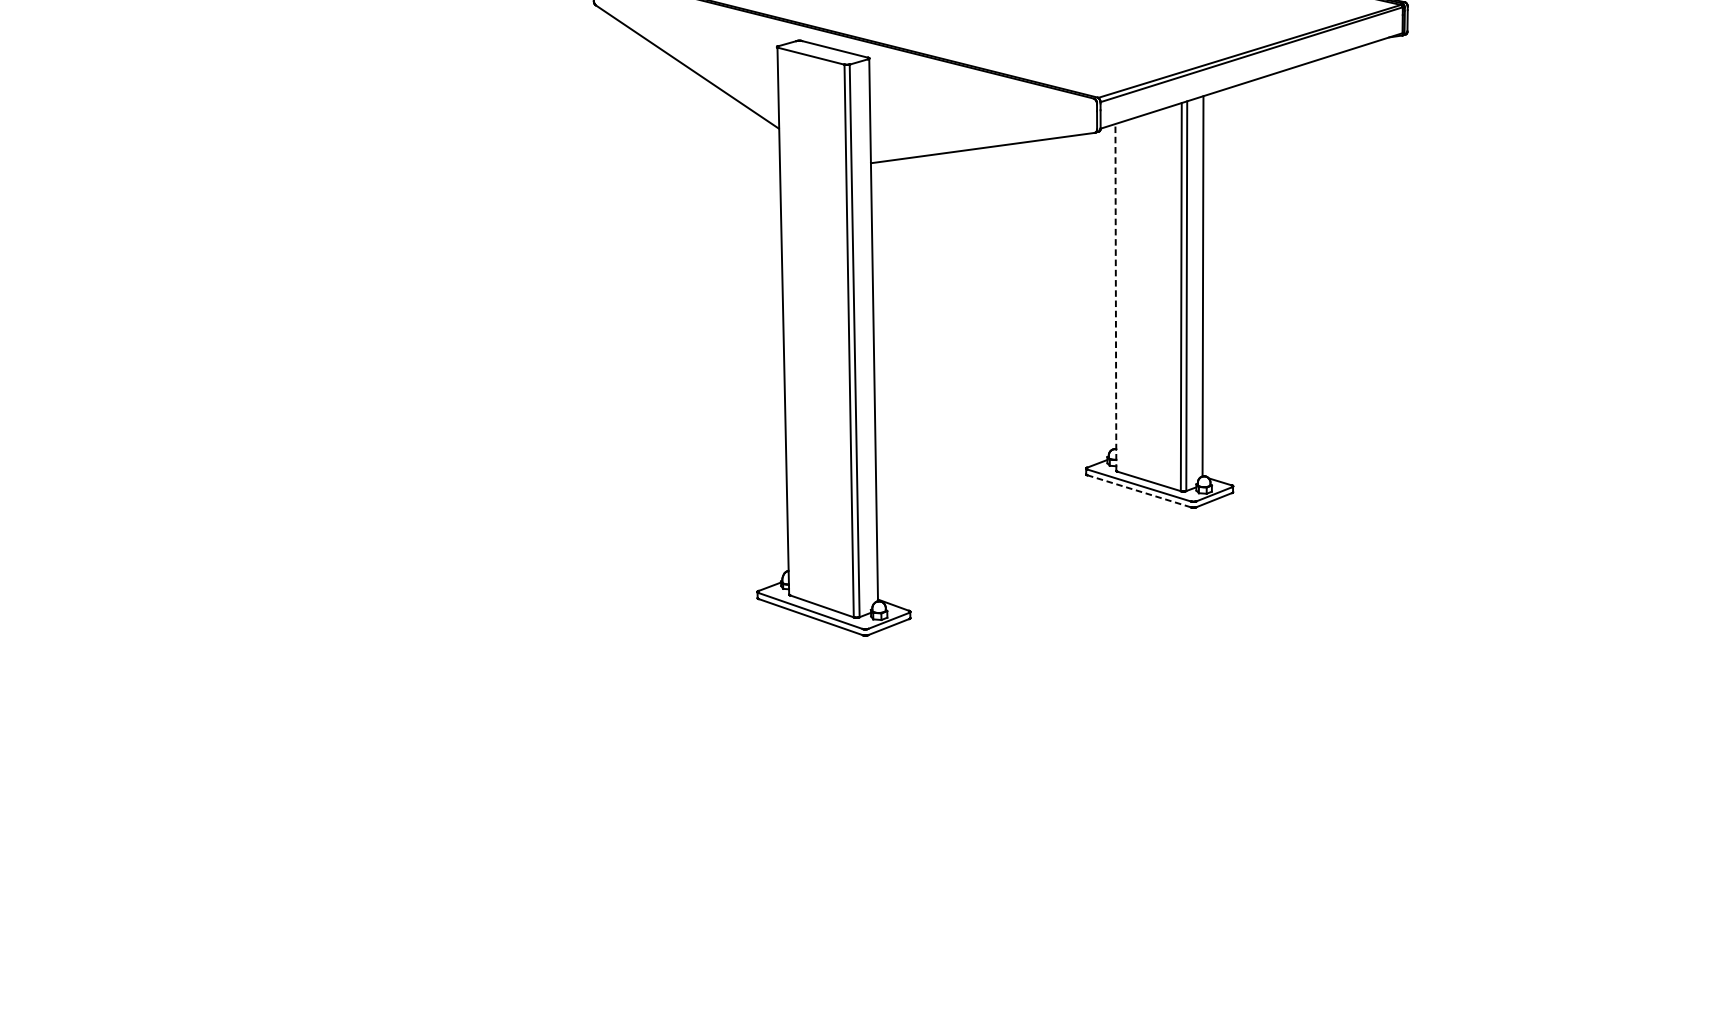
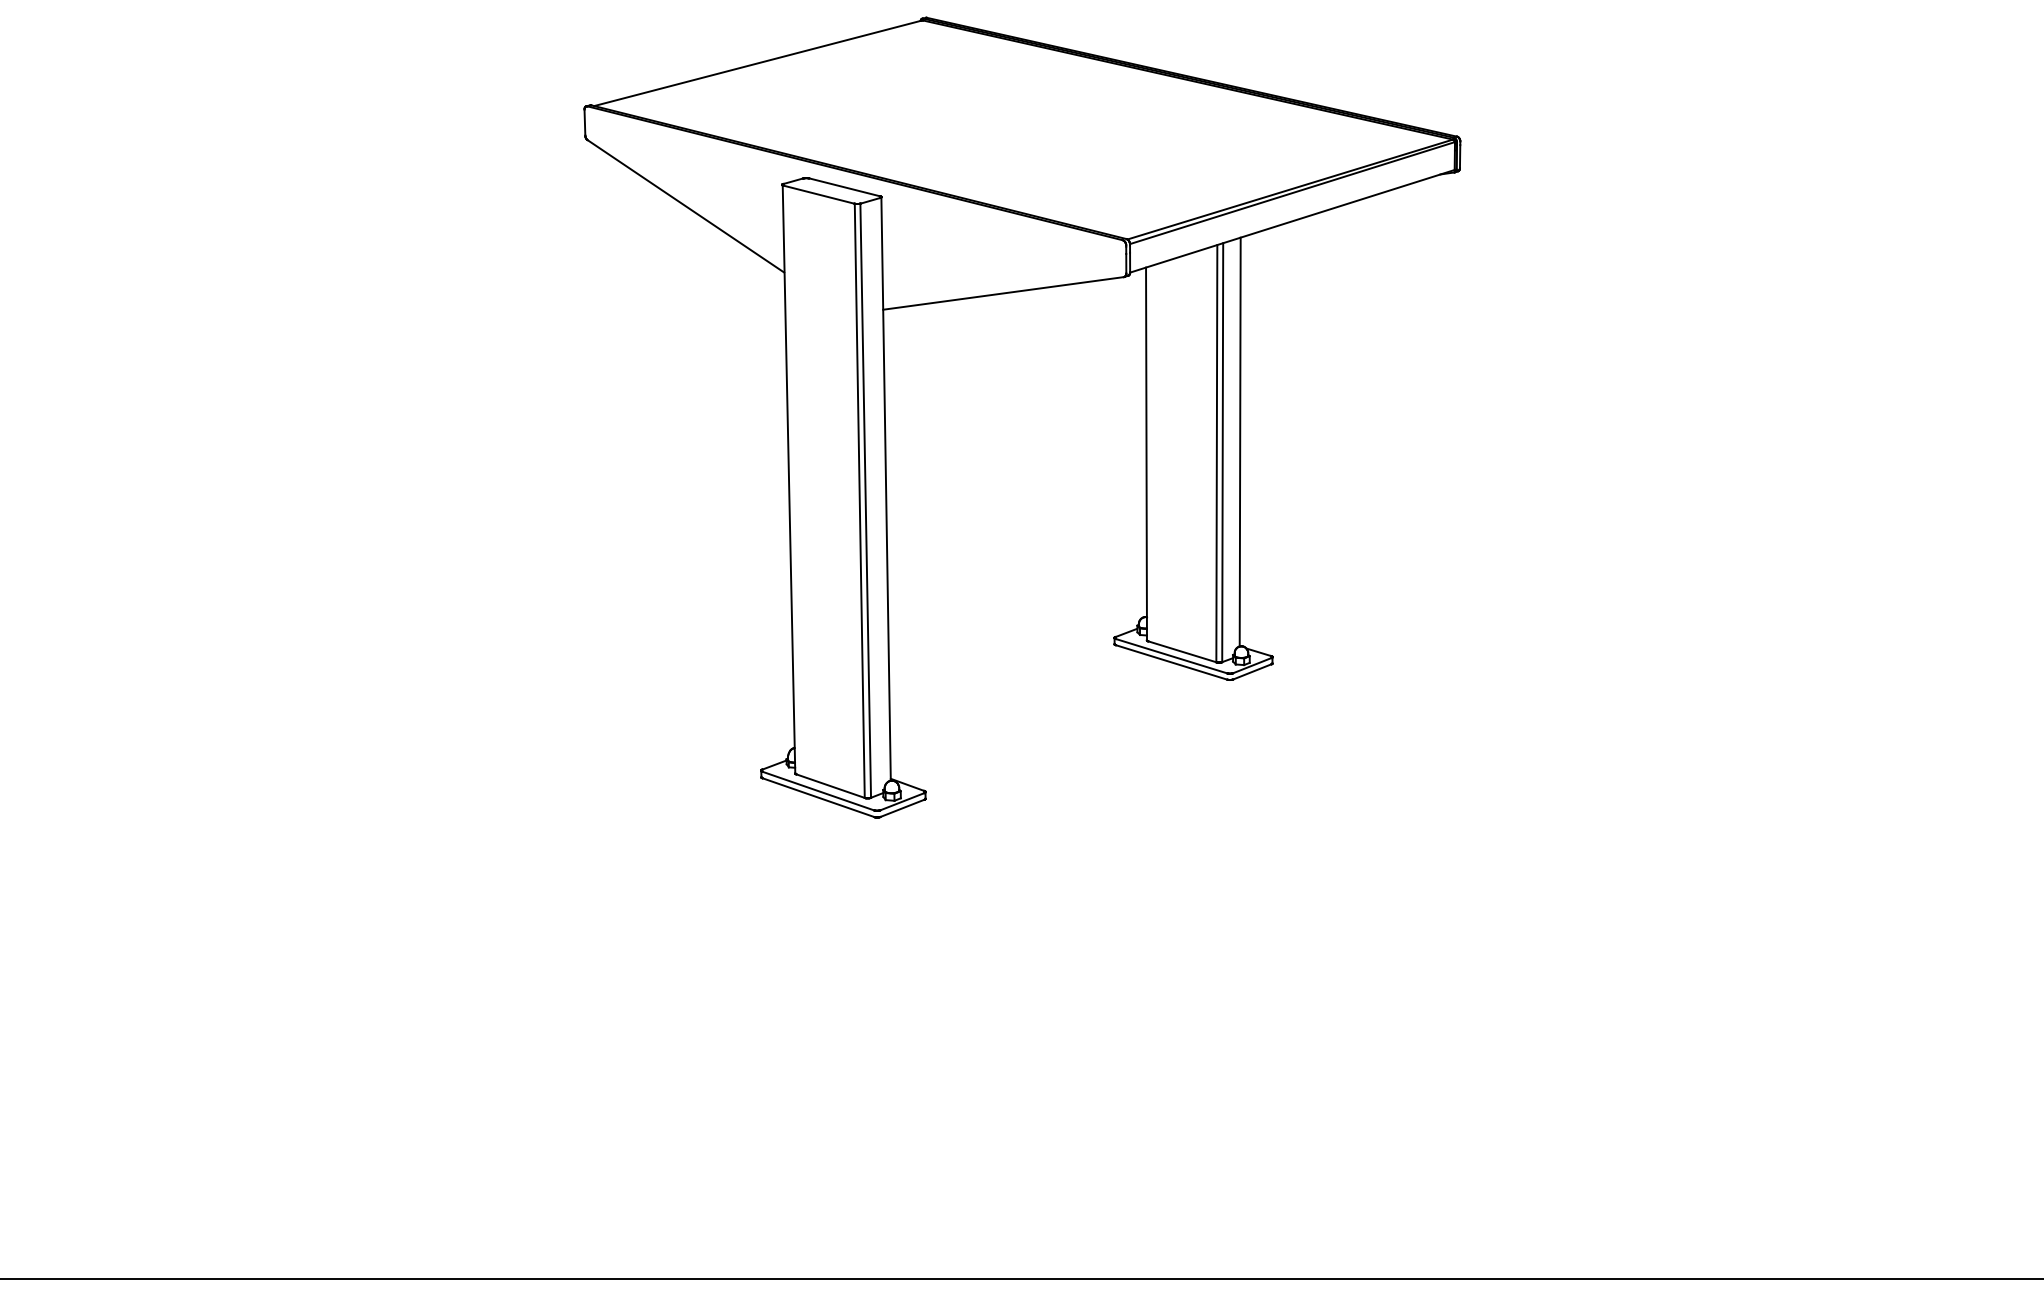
line: (1115, 296) -> (1146, 453), dashed -> solid
line: (1139, 491) -> (1171, 662), dashed -> solid

